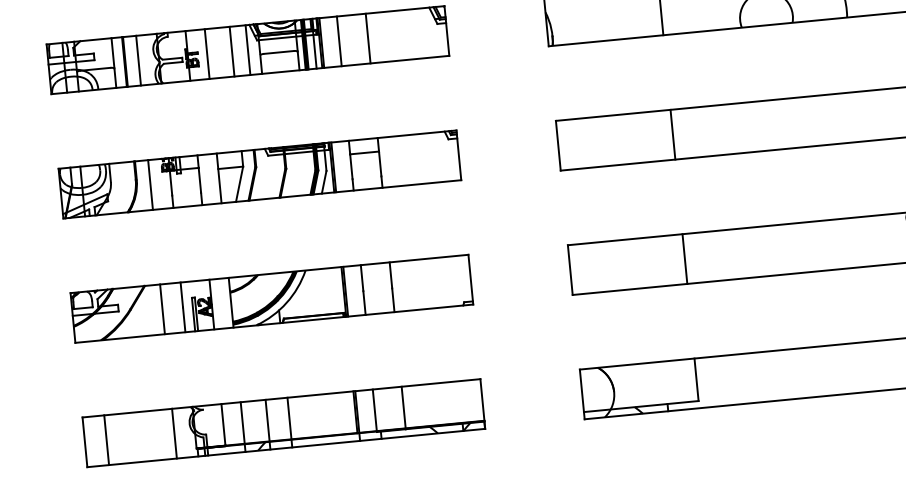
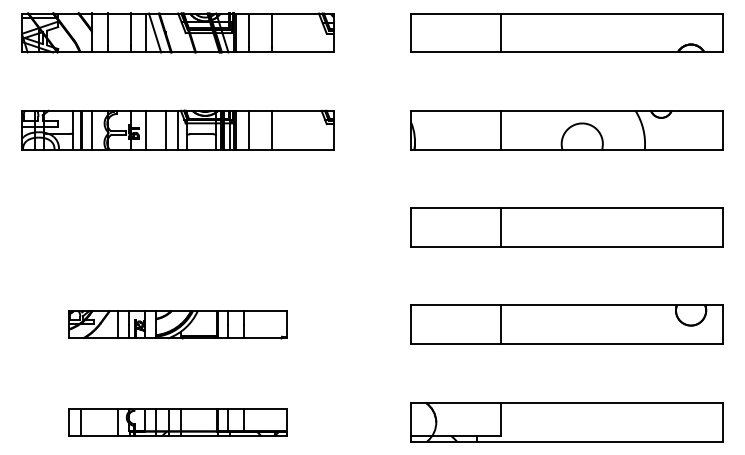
part: (259, 174) -> (177, 227), removed
part: (271, 298) -> (177, 324), size x0.7
part: (283, 423) -> (177, 422), size x0.7

